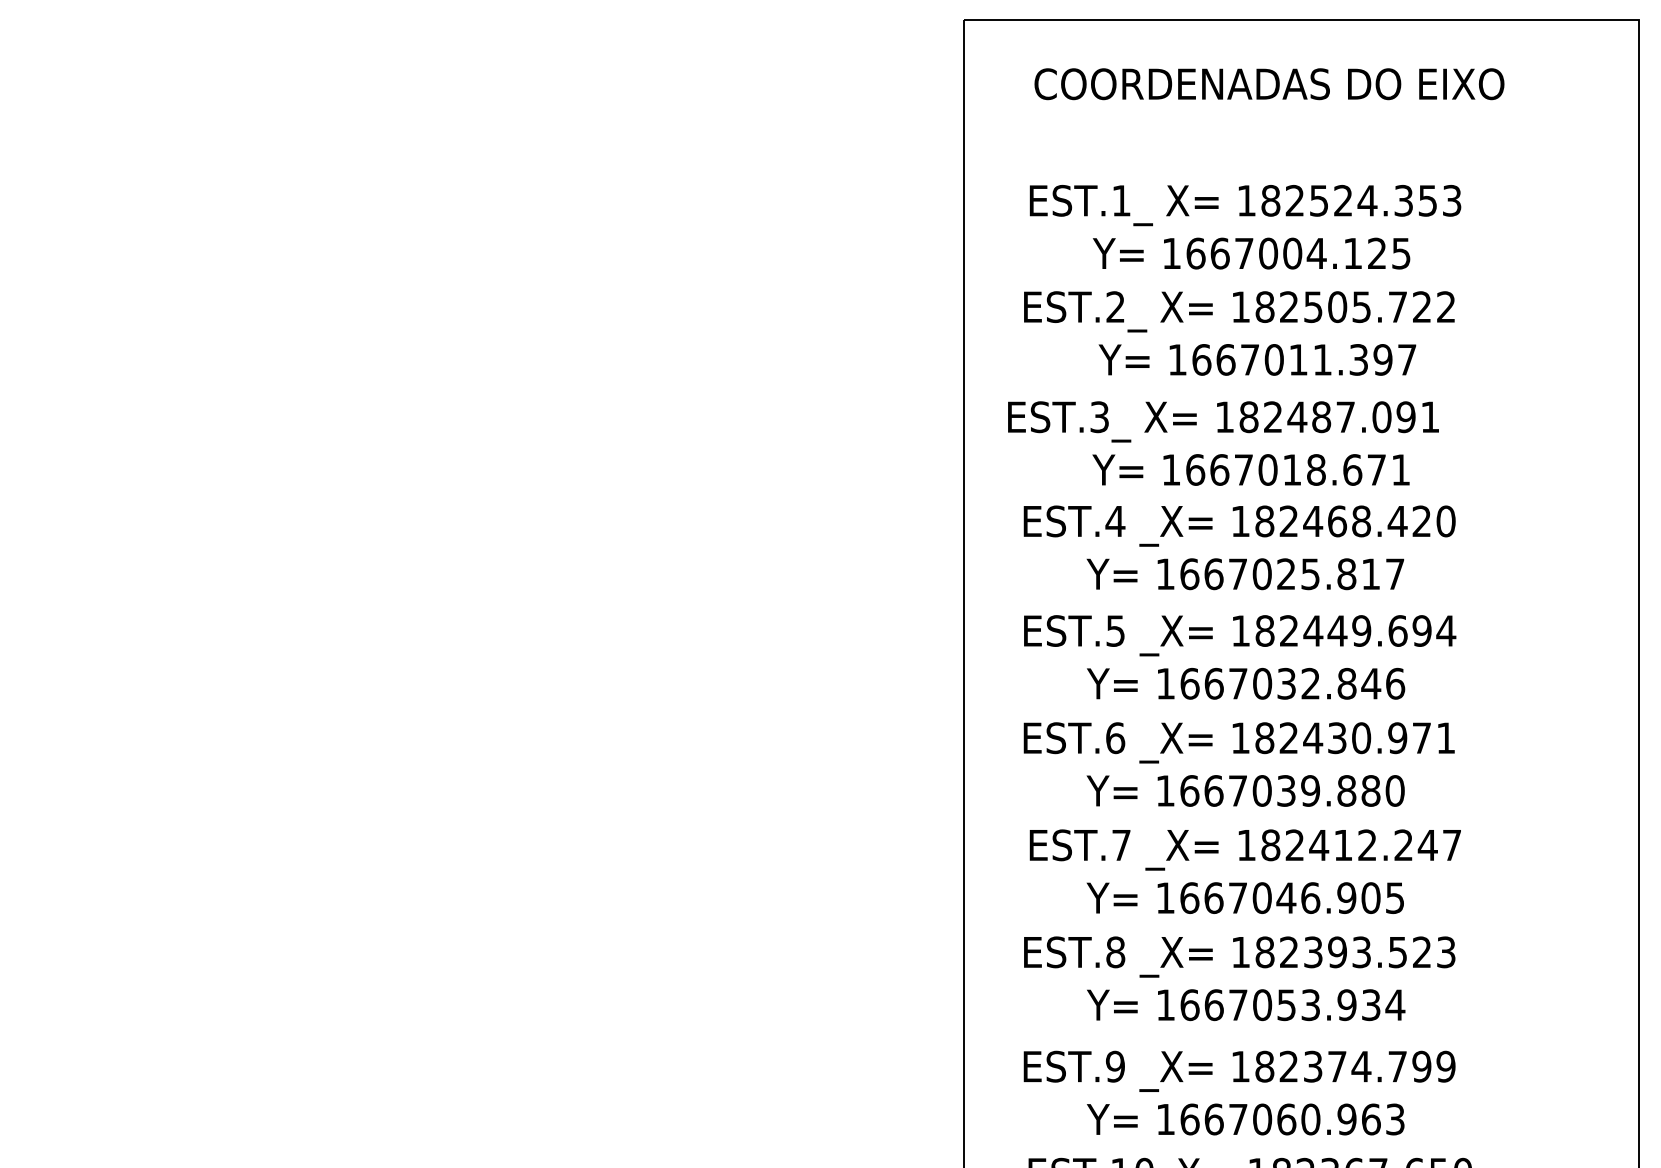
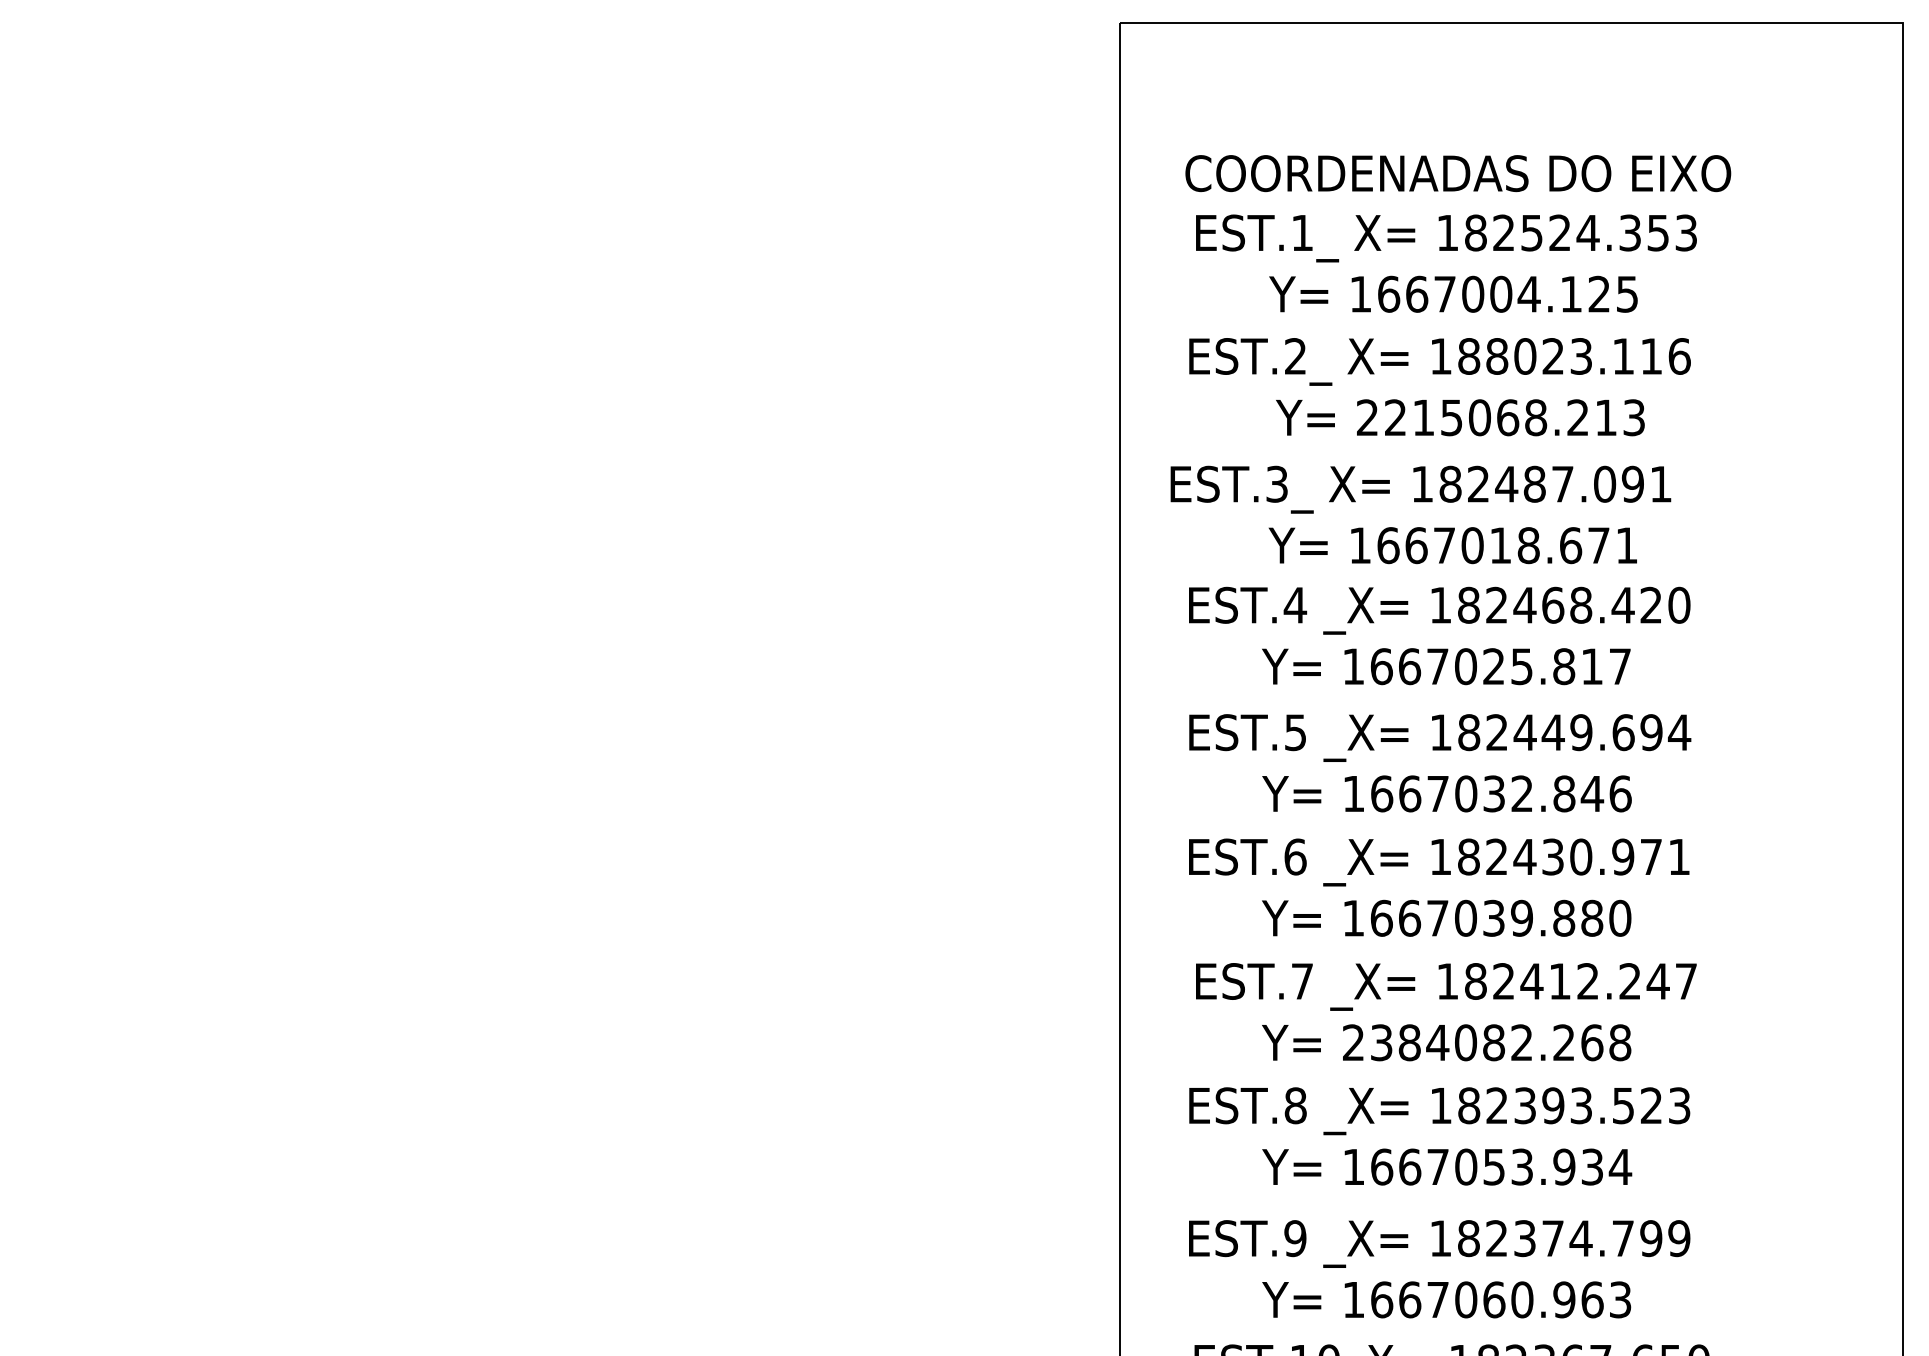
text: (1269, 84) -> (1458, 173), moved
text: (1367, 307) -> (1588, 356), 182505.722 -> 188023.116
text: (1292, 359) -> (1500, 417), 1667011.397 -> 2215068.213
text: (1280, 897) -> (1487, 1042), 1667046.905 -> 2384082.268

